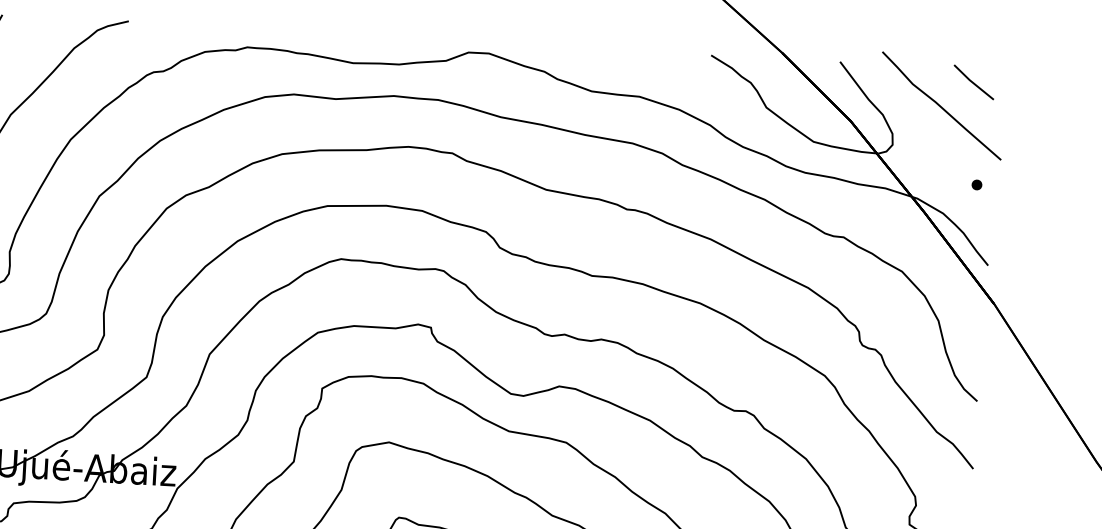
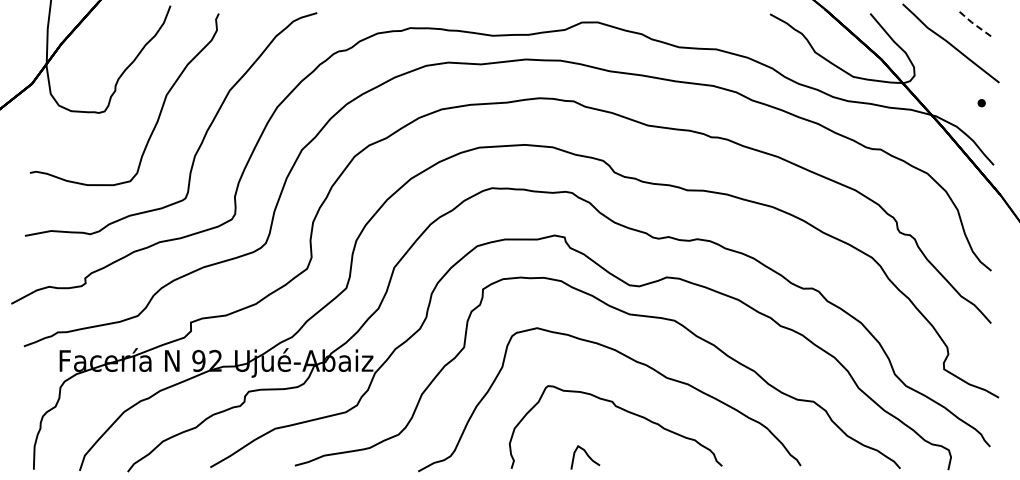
line: (972, 81) -> (973, 23), solid -> dashed

